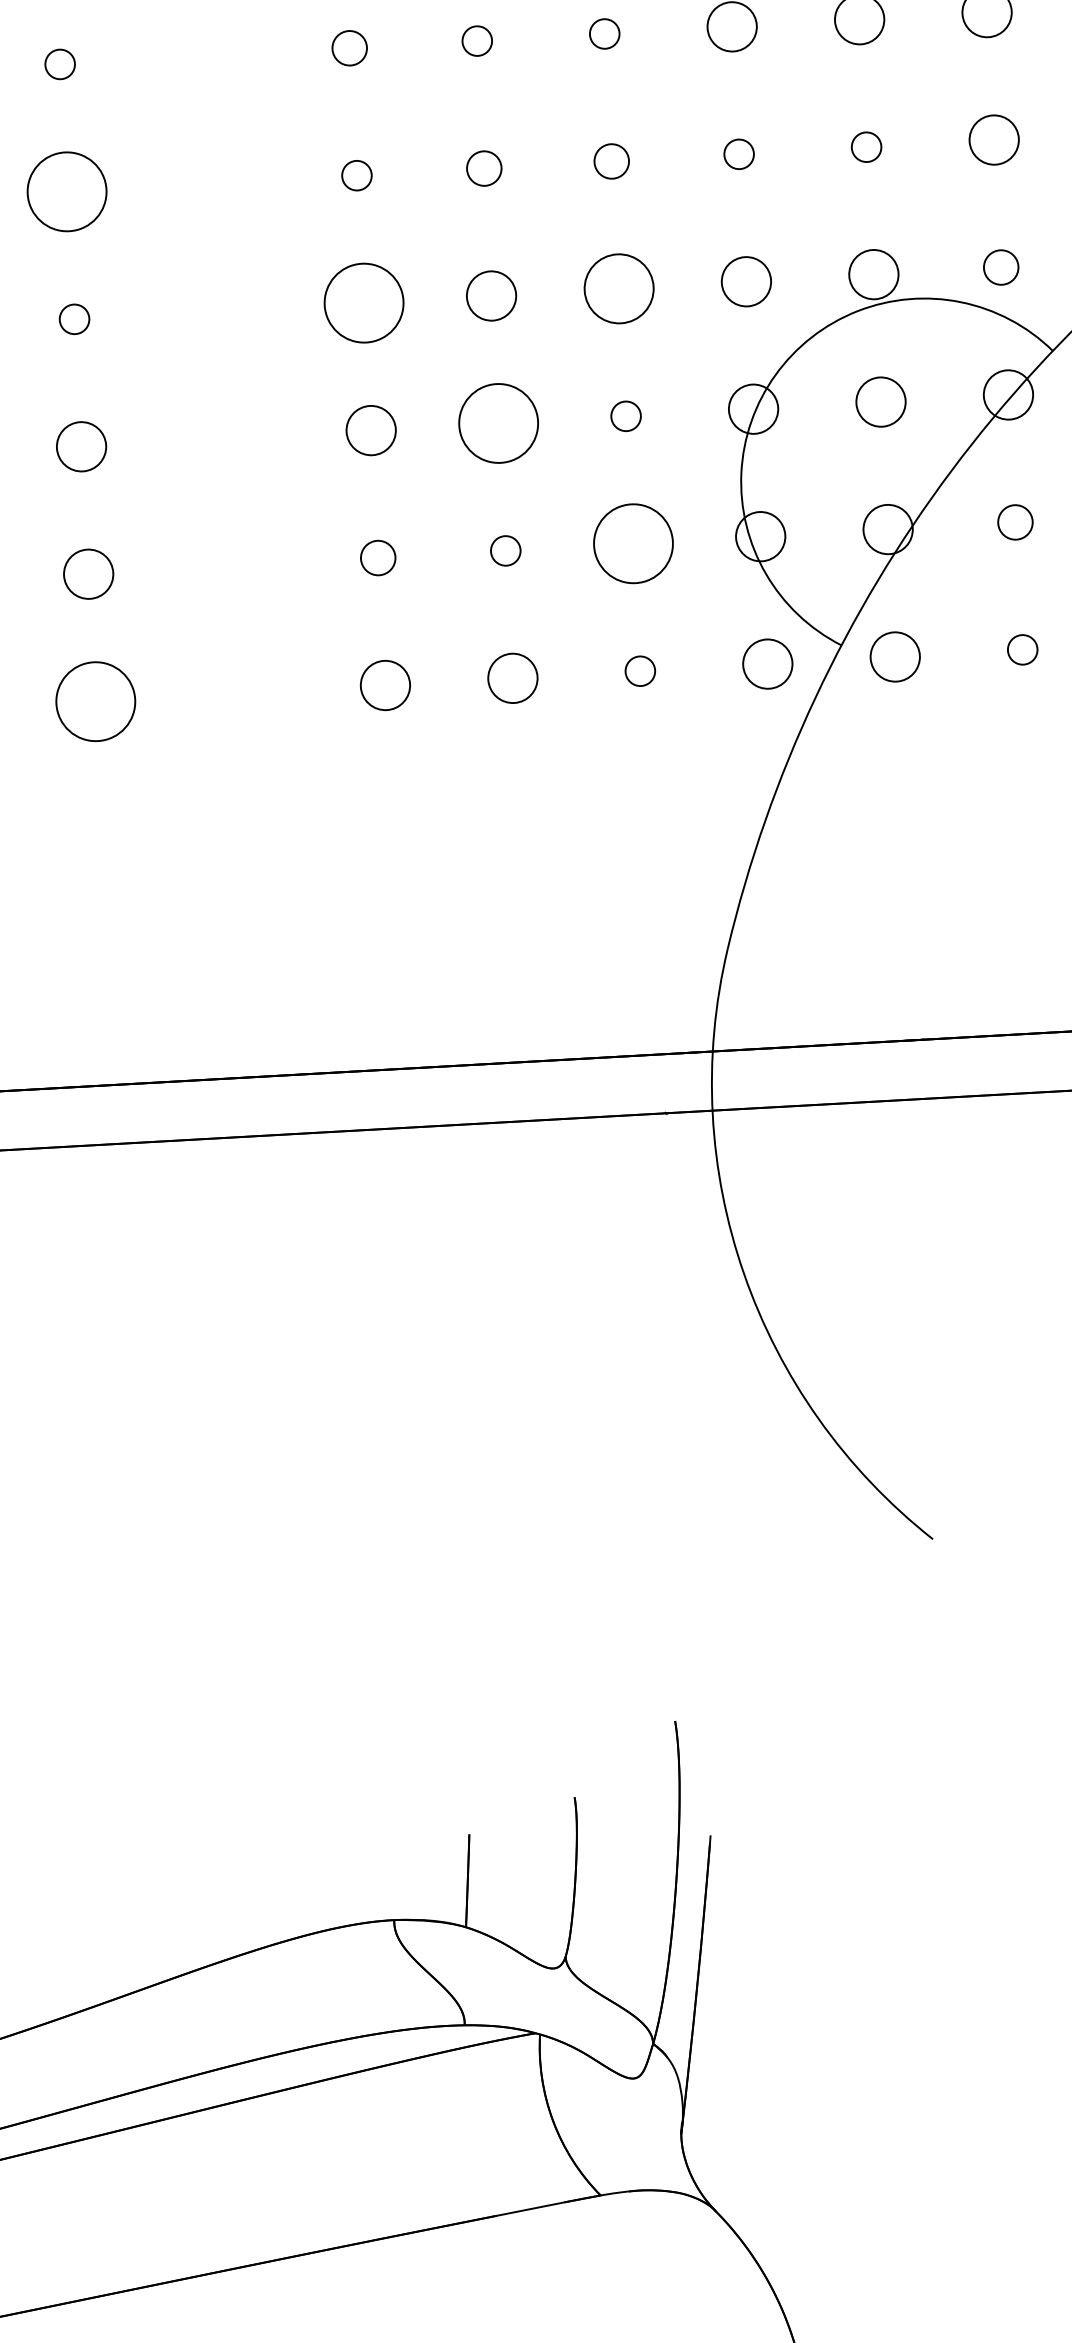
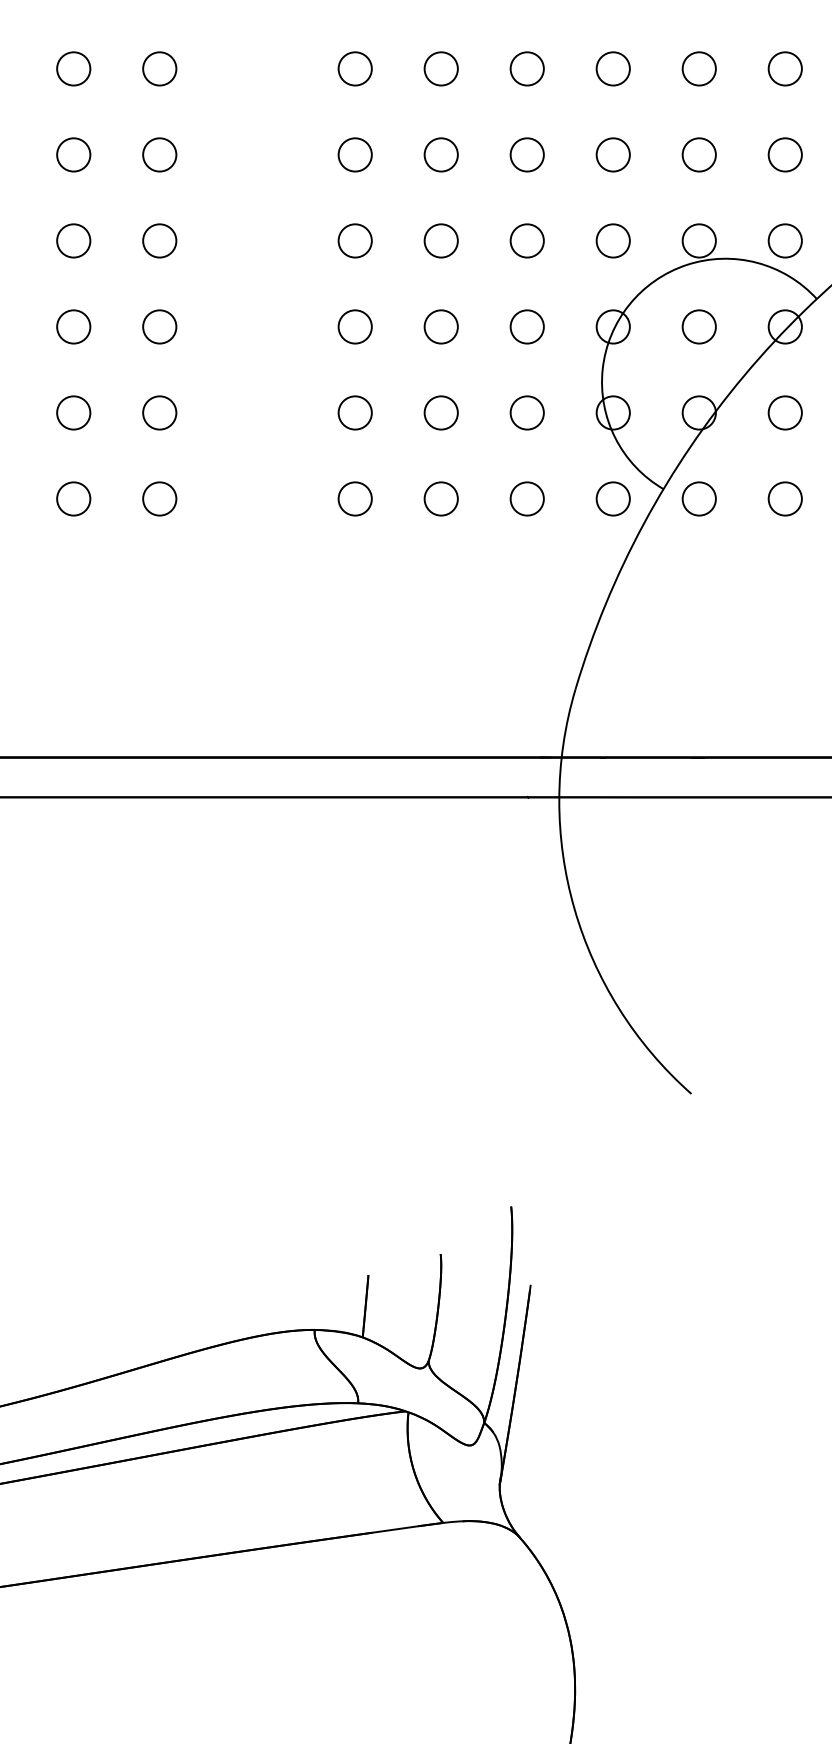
circle: (603, 33) -> (526, 68), size x1.67
circle: (476, 40) -> (440, 68), size x1.67
circle: (348, 47) -> (354, 68), size x1.43
circle: (59, 63) -> (159, 68), size x1.67
circle: (865, 146) -> (698, 154), size x1.67
circle: (738, 153) -> (612, 154), size x1.67
circle: (610, 160) -> (526, 154), size x1.43
circle: (483, 167) -> (440, 154), size x1.43
circle: (355, 175) -> (354, 154), size x1.67
circle: (66, 191) -> (159, 154), size x0.62
circle: (1000, 266) -> (784, 240), size x1.43
circle: (617, 288) -> (526, 240), size x0.71
circle: (362, 302) -> (354, 240), size x0.62
circle: (73, 318) -> (159, 240), size x1.67
circle: (624, 415) -> (526, 326), size x1.67
circle: (497, 422) -> (440, 326), size x0.62
circle: (1014, 521) -> (784, 412), size x1.43
circle: (632, 543) -> (526, 412), size x0.62
circle: (504, 550) -> (440, 412), size x1.67
circle: (377, 557) -> (354, 412), size x1.43
circle: (1021, 649) -> (784, 498), size x1.67
circle: (639, 670) -> (526, 498), size x1.67
circle: (95, 700) -> (159, 498), size x0.62

